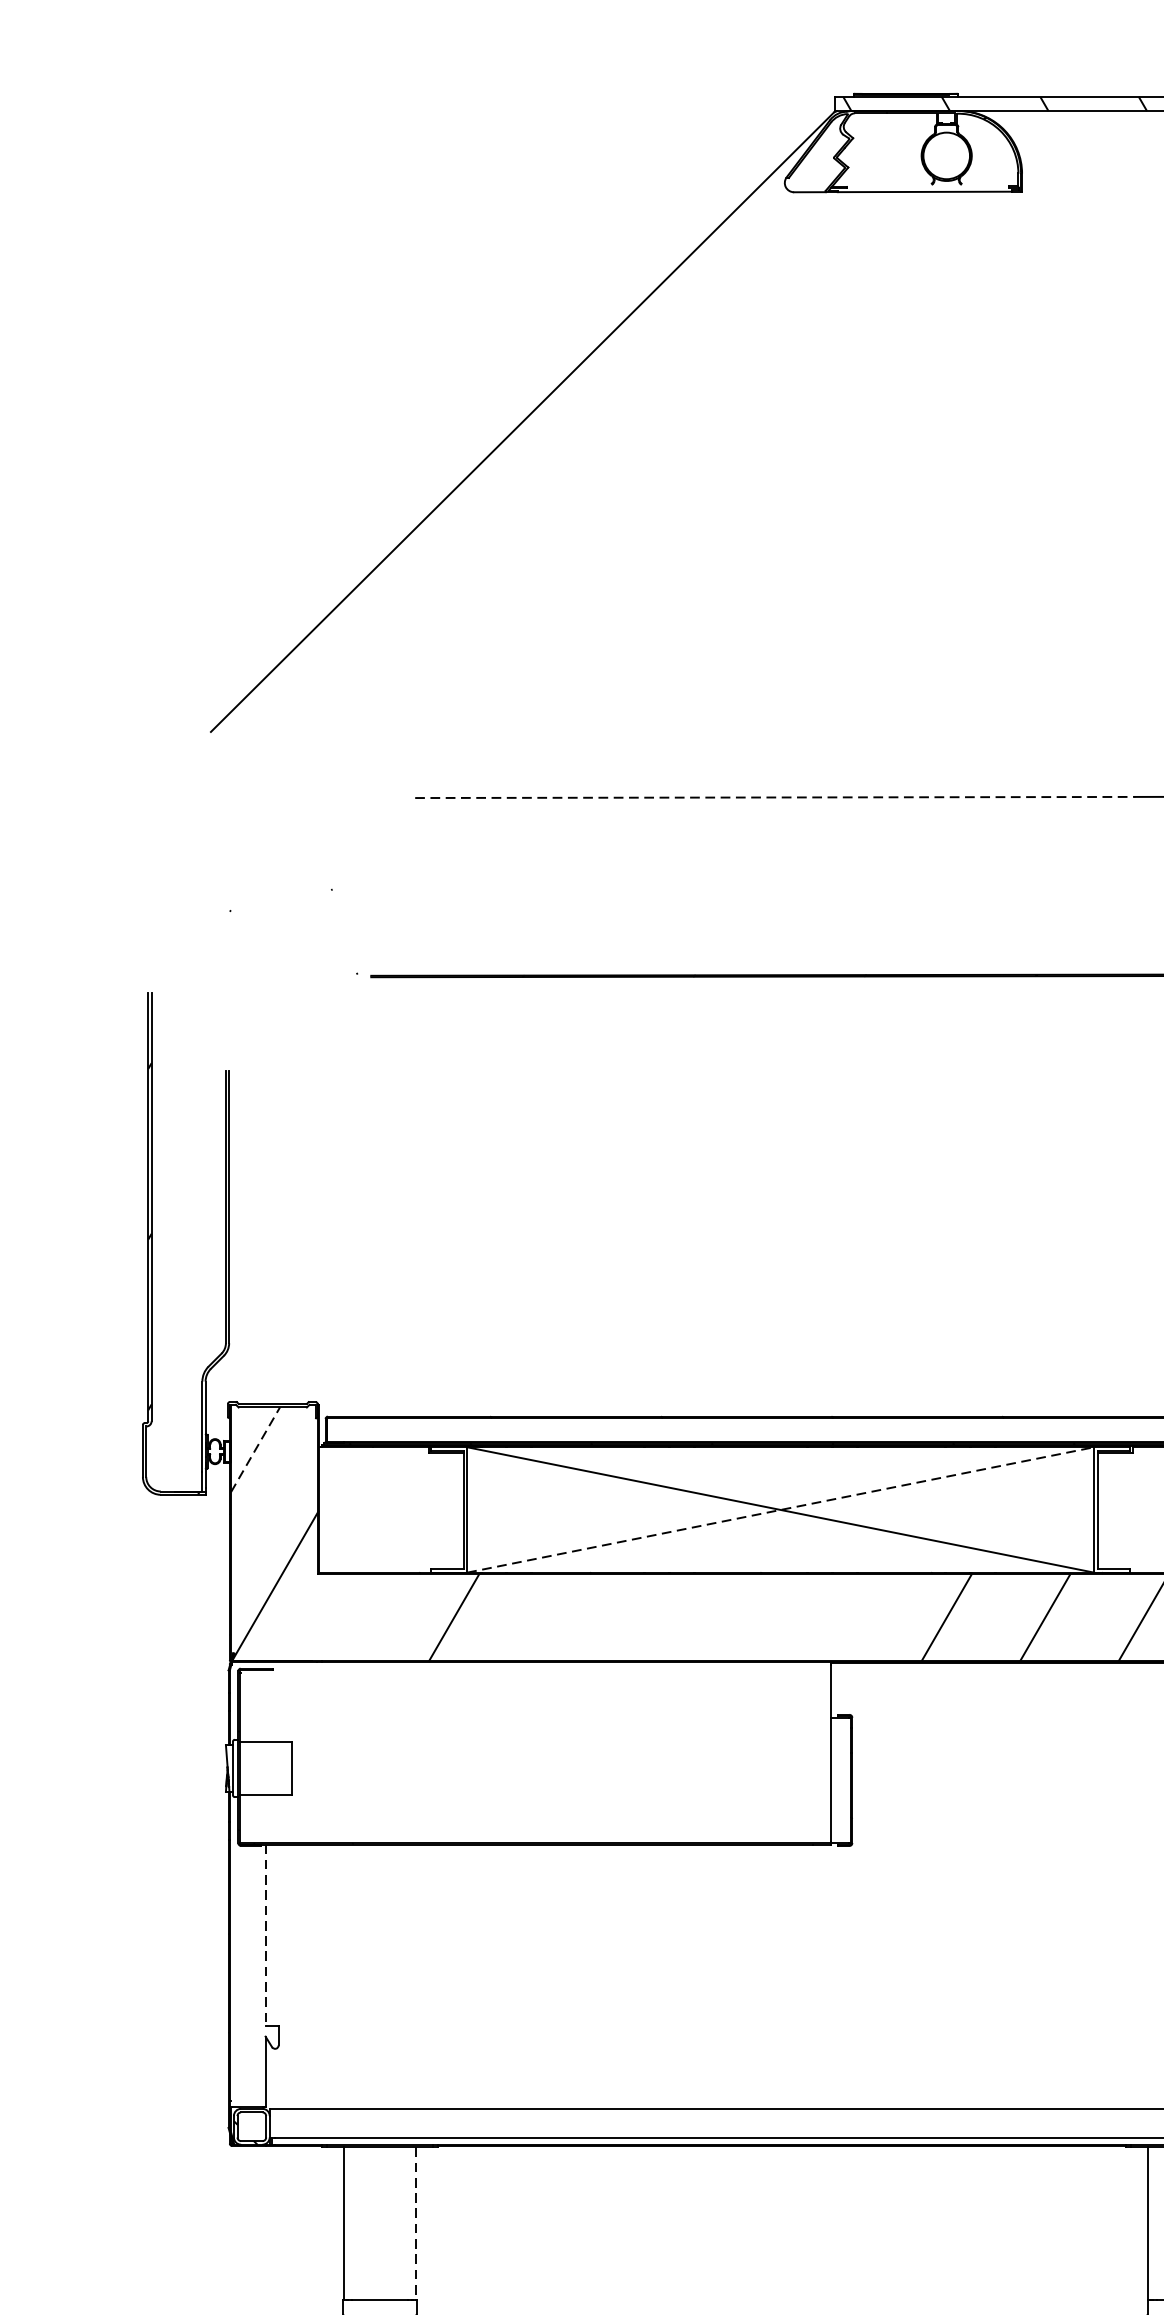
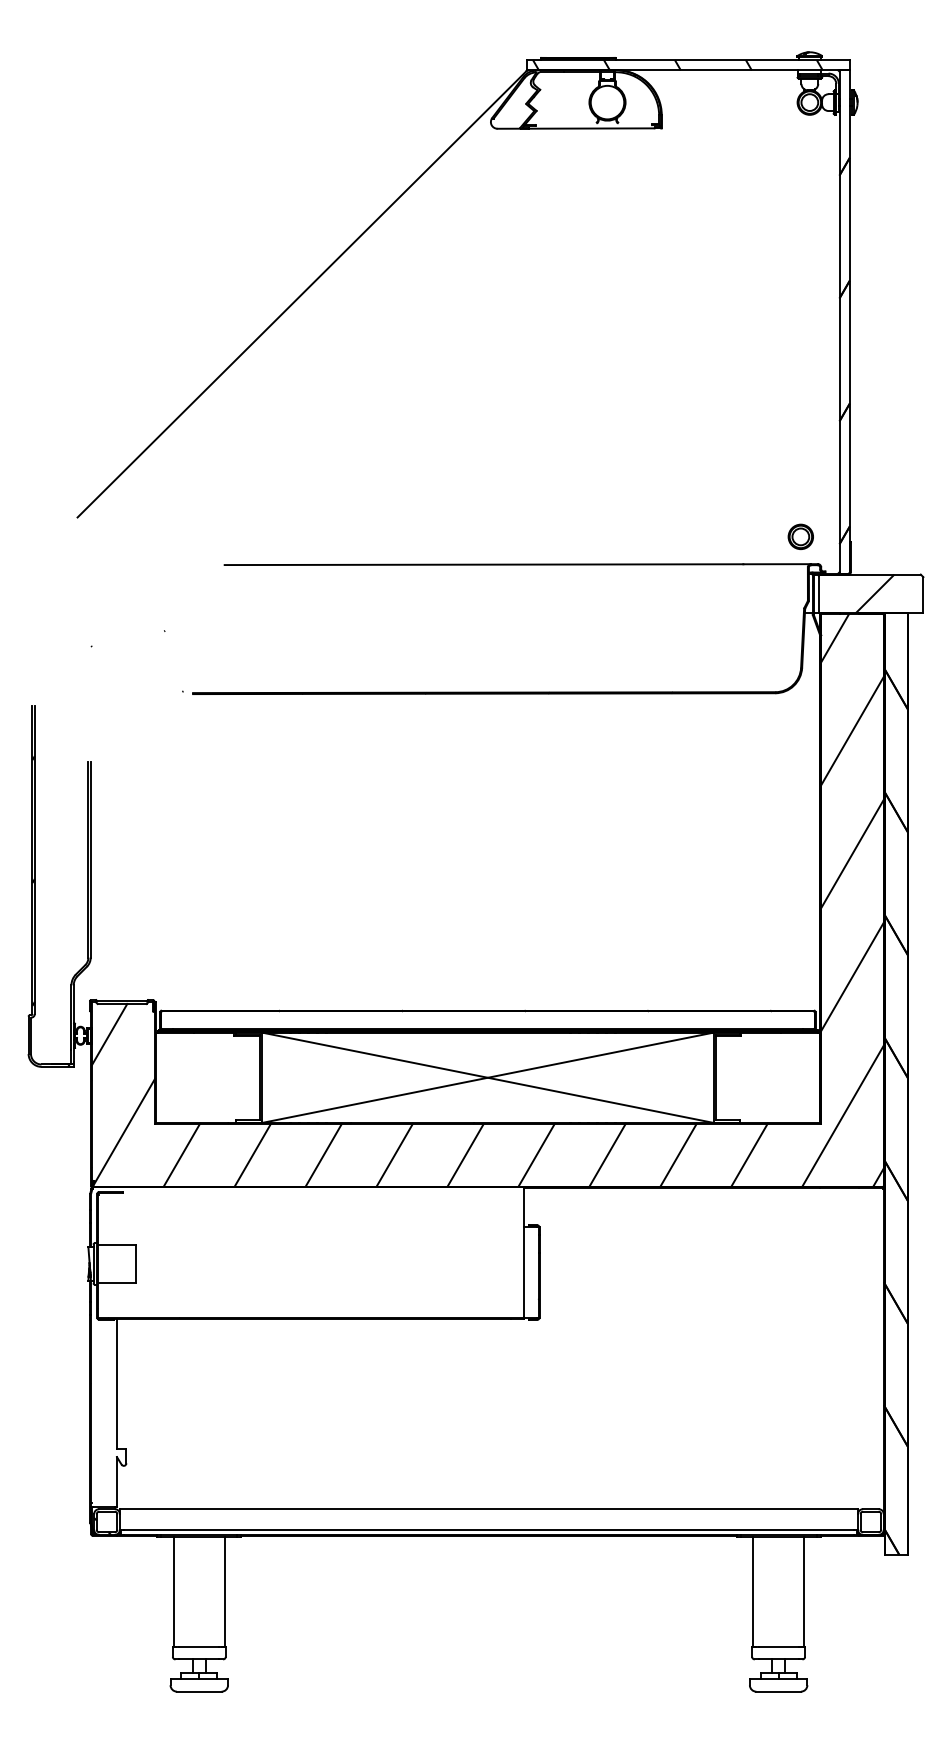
line: (775, 797) -> (484, 564), dashed -> solid
line: (255, 1449) -> (109, 1034), dashed -> solid
line: (781, 1509) -> (488, 1077), dashed -> solid
line: (355, 1616) -> (181, 1154), added
line: (552, 1616) -> (323, 1154), added
line: (650, 1616) -> (394, 1154), added
line: (749, 1616) -> (465, 1154), added
line: (848, 1616) -> (536, 1154), added
line: (264, 1935) -> (116, 1384), dashed -> solid
line: (416, 2223) -> (225, 1591), dashed -> solid

